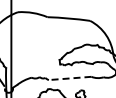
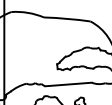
line: (69, 78) -> (67, 84), dashed -> solid

